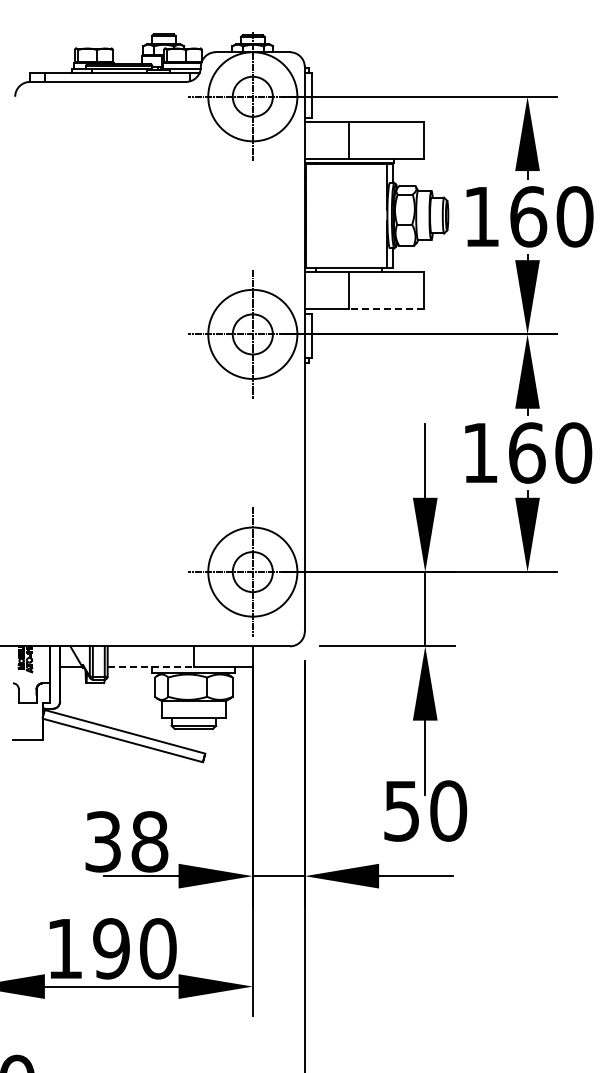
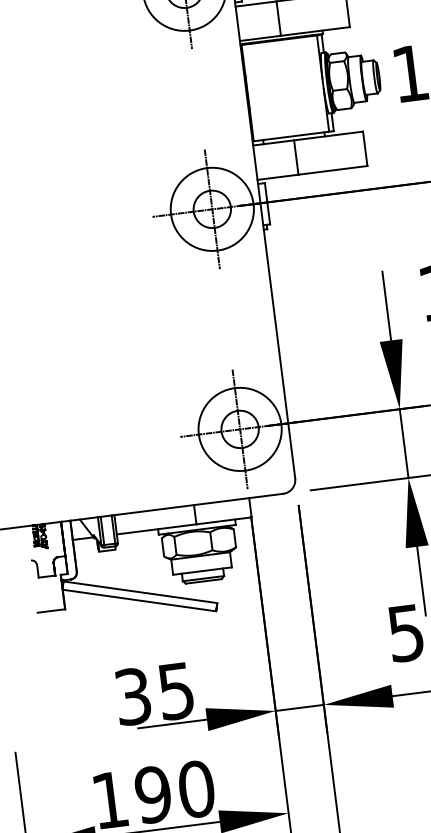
line: (385, 309) -> (332, 170), dashed -> solid
line: (151, 667) -> (157, 529), dashed -> solid
text: (149, 841) -> (175, 690), 38 -> 35

